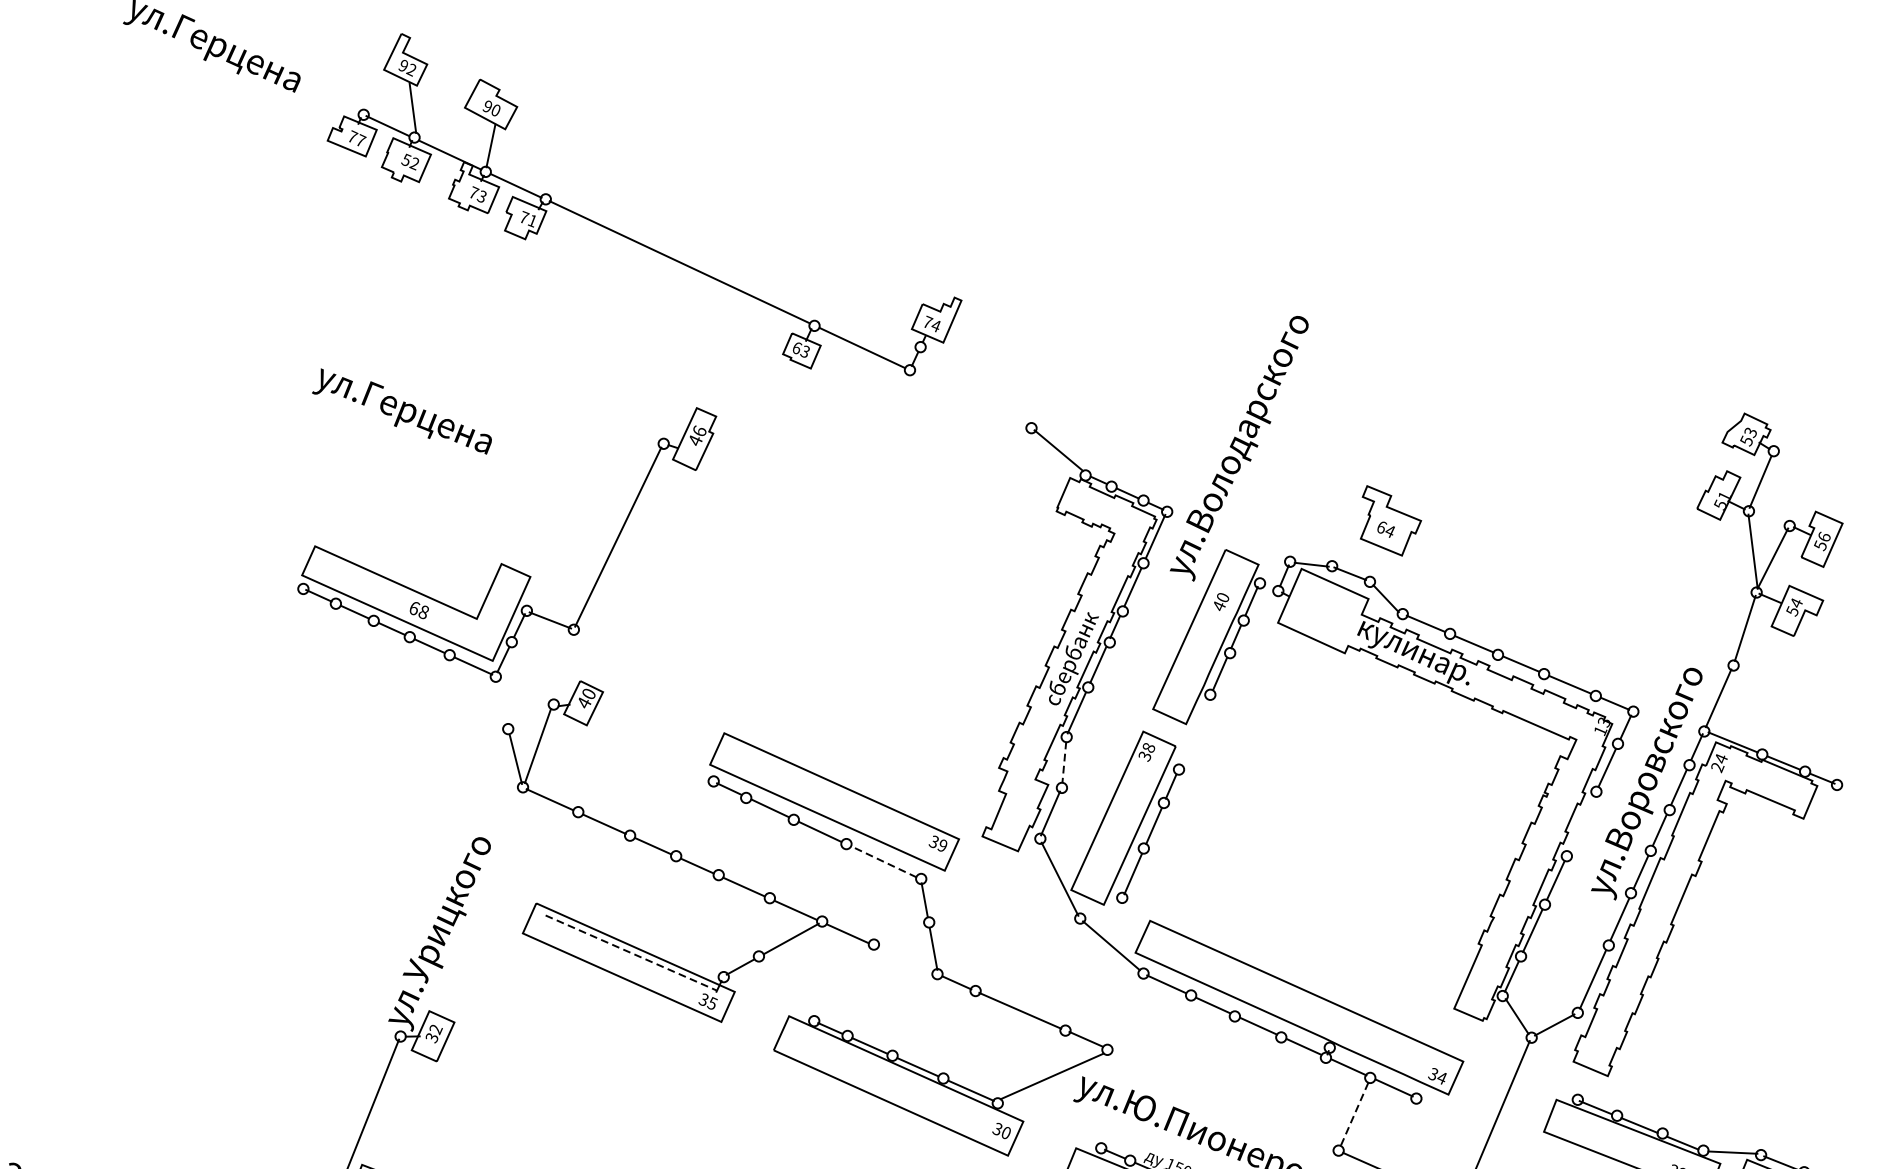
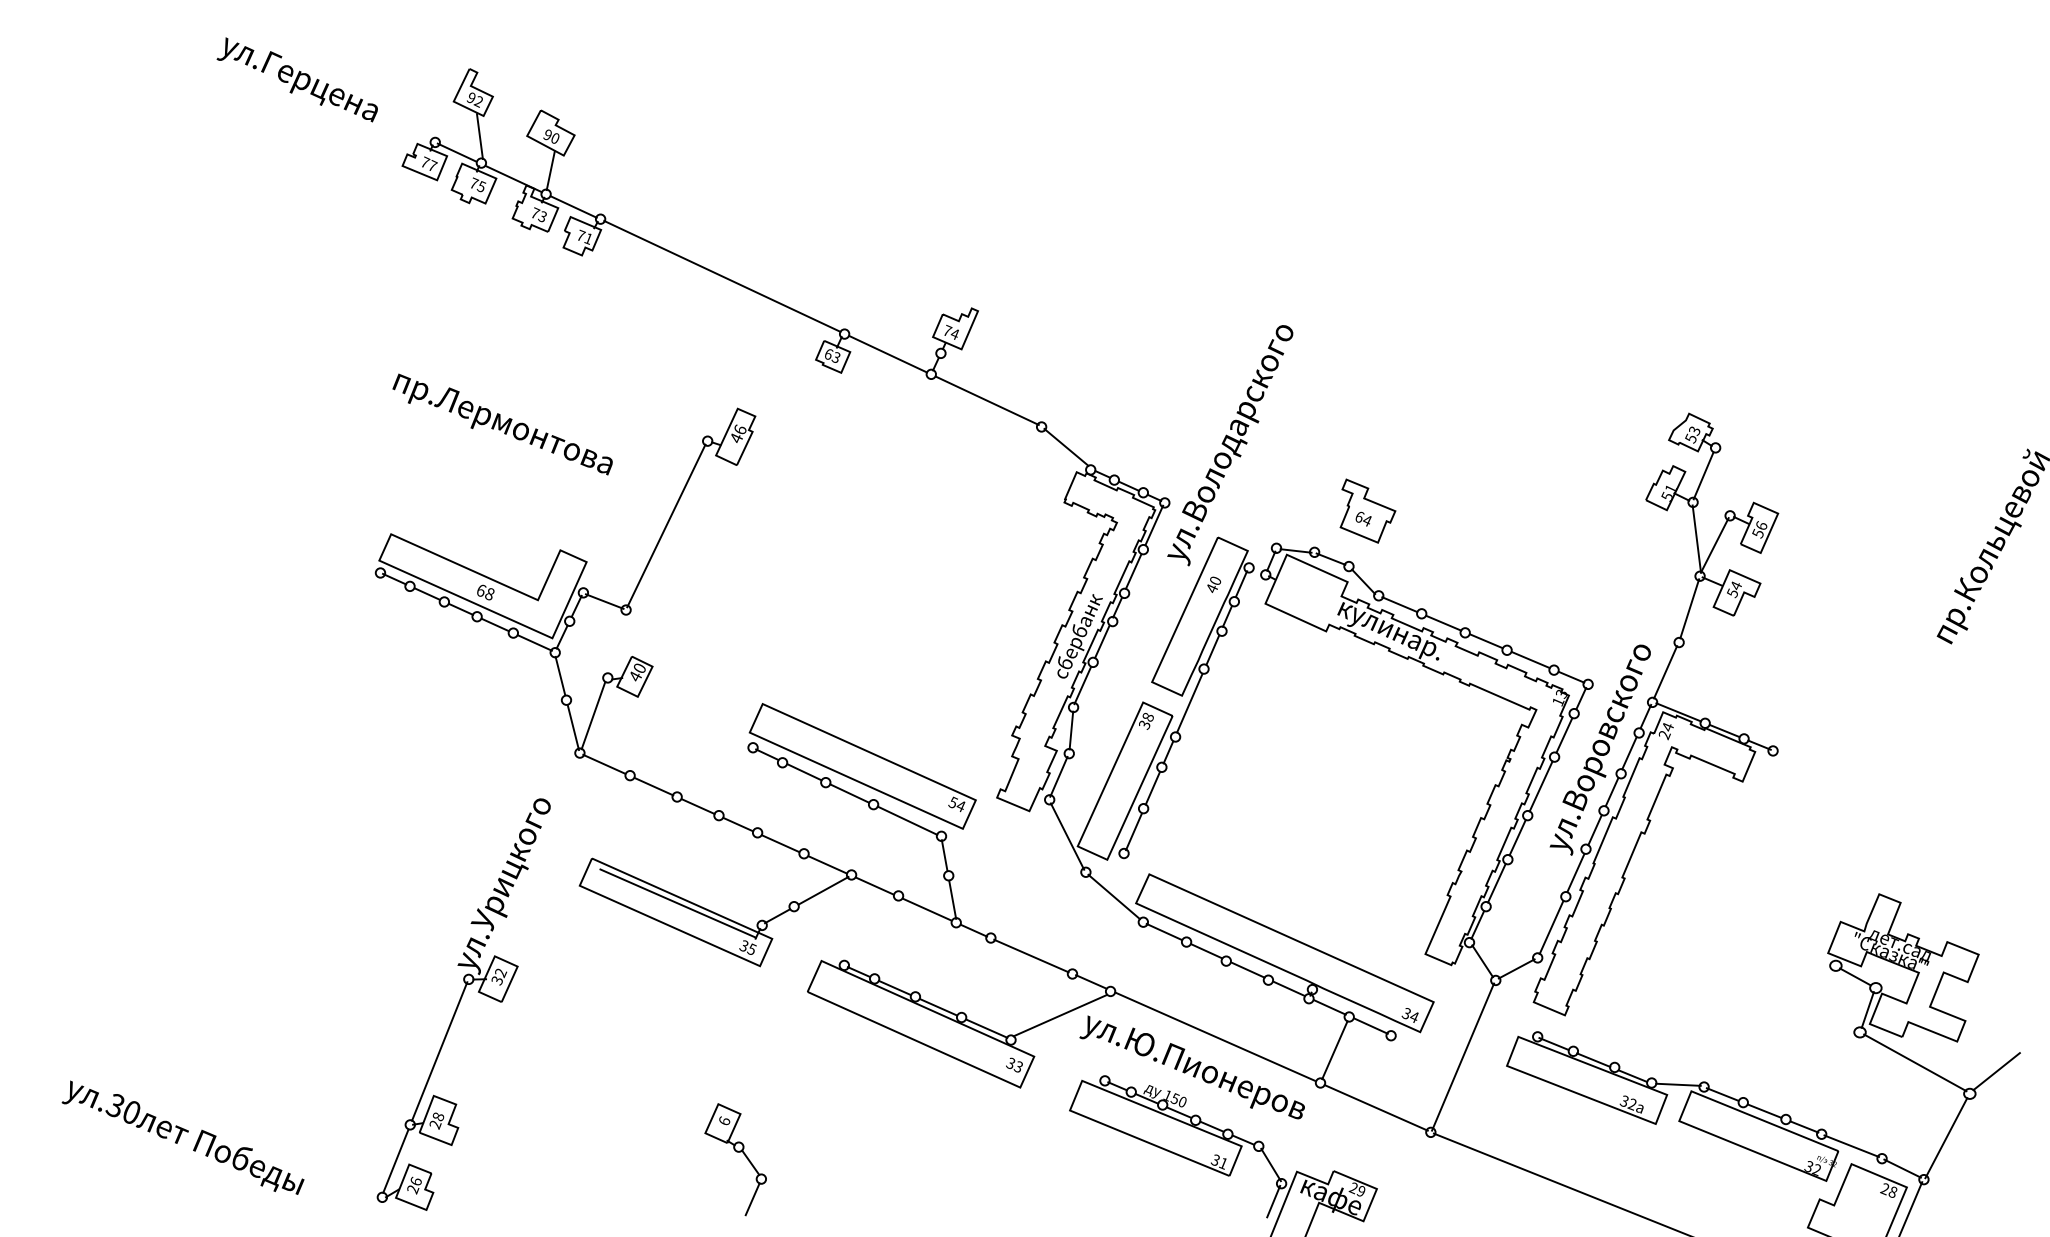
text: (410, 161) -> (477, 184), 52 -> 75
line: (970, 399) -> (986, 400), added
text: (435, 424) -> (500, 423), ул.Герцена -> пр.Лермонтова
line: (501, 701) -> (560, 675), added
line: (1194, 732) -> (1189, 703), added
line: (1064, 763) -> (1071, 731), dashed -> solid
line: (1580, 824) -> (1540, 786), added
text: (939, 843) -> (958, 804), 39 -> 54
line: (883, 861) -> (907, 820), dashed -> solid
line: (631, 952) -> (678, 903), dashed -> solid
line: (905, 959) -> (927, 909), added
line: (1221, 1099) -> (1214, 1036), added
line: (1354, 1114) -> (1334, 1050), dashed -> solid
text: (1004, 1132) -> (1017, 1066), 30 -> 33

